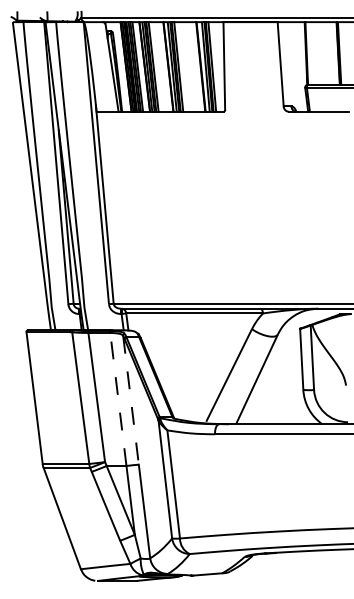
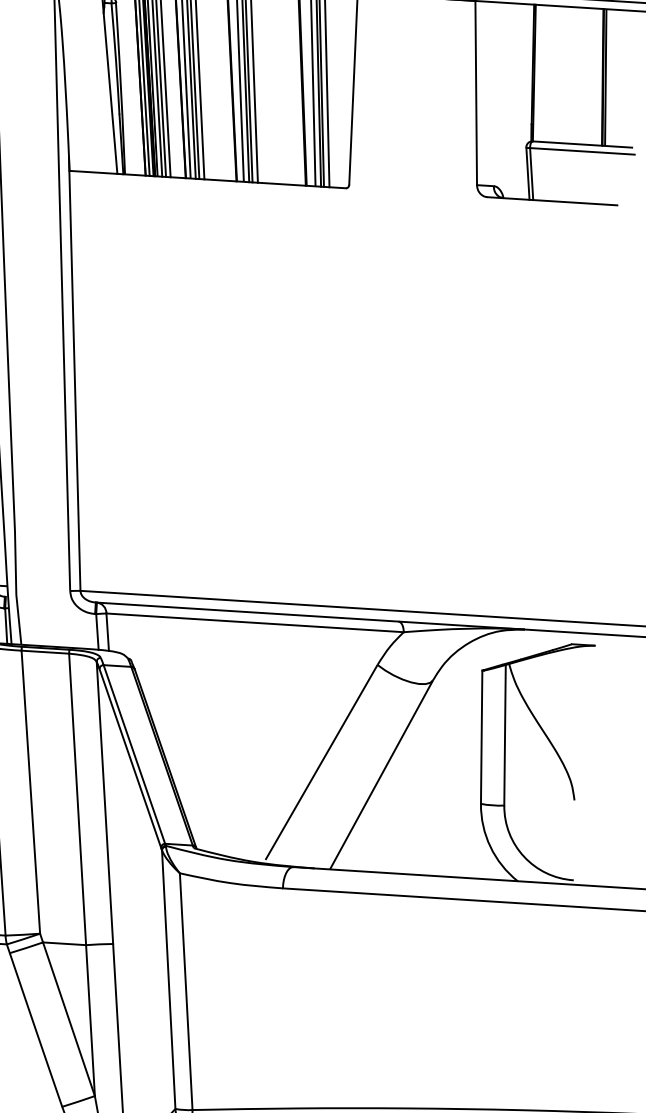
line: (118, 398) -> (77, 797), dashed -> solid
line: (131, 400) -> (105, 803), dashed -> solid

